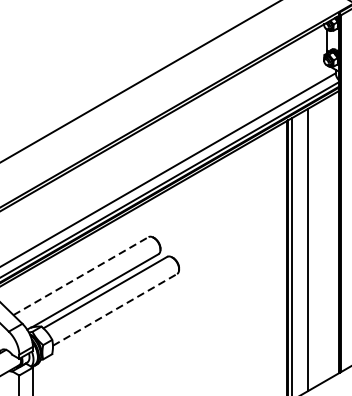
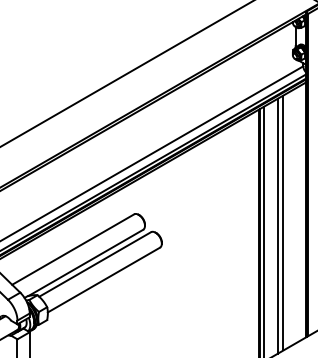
line: (313, 246) -> (283, 222), added
line: (81, 276) -> (73, 249), dashed -> solid
line: (114, 310) -> (103, 280), dashed -> solid

